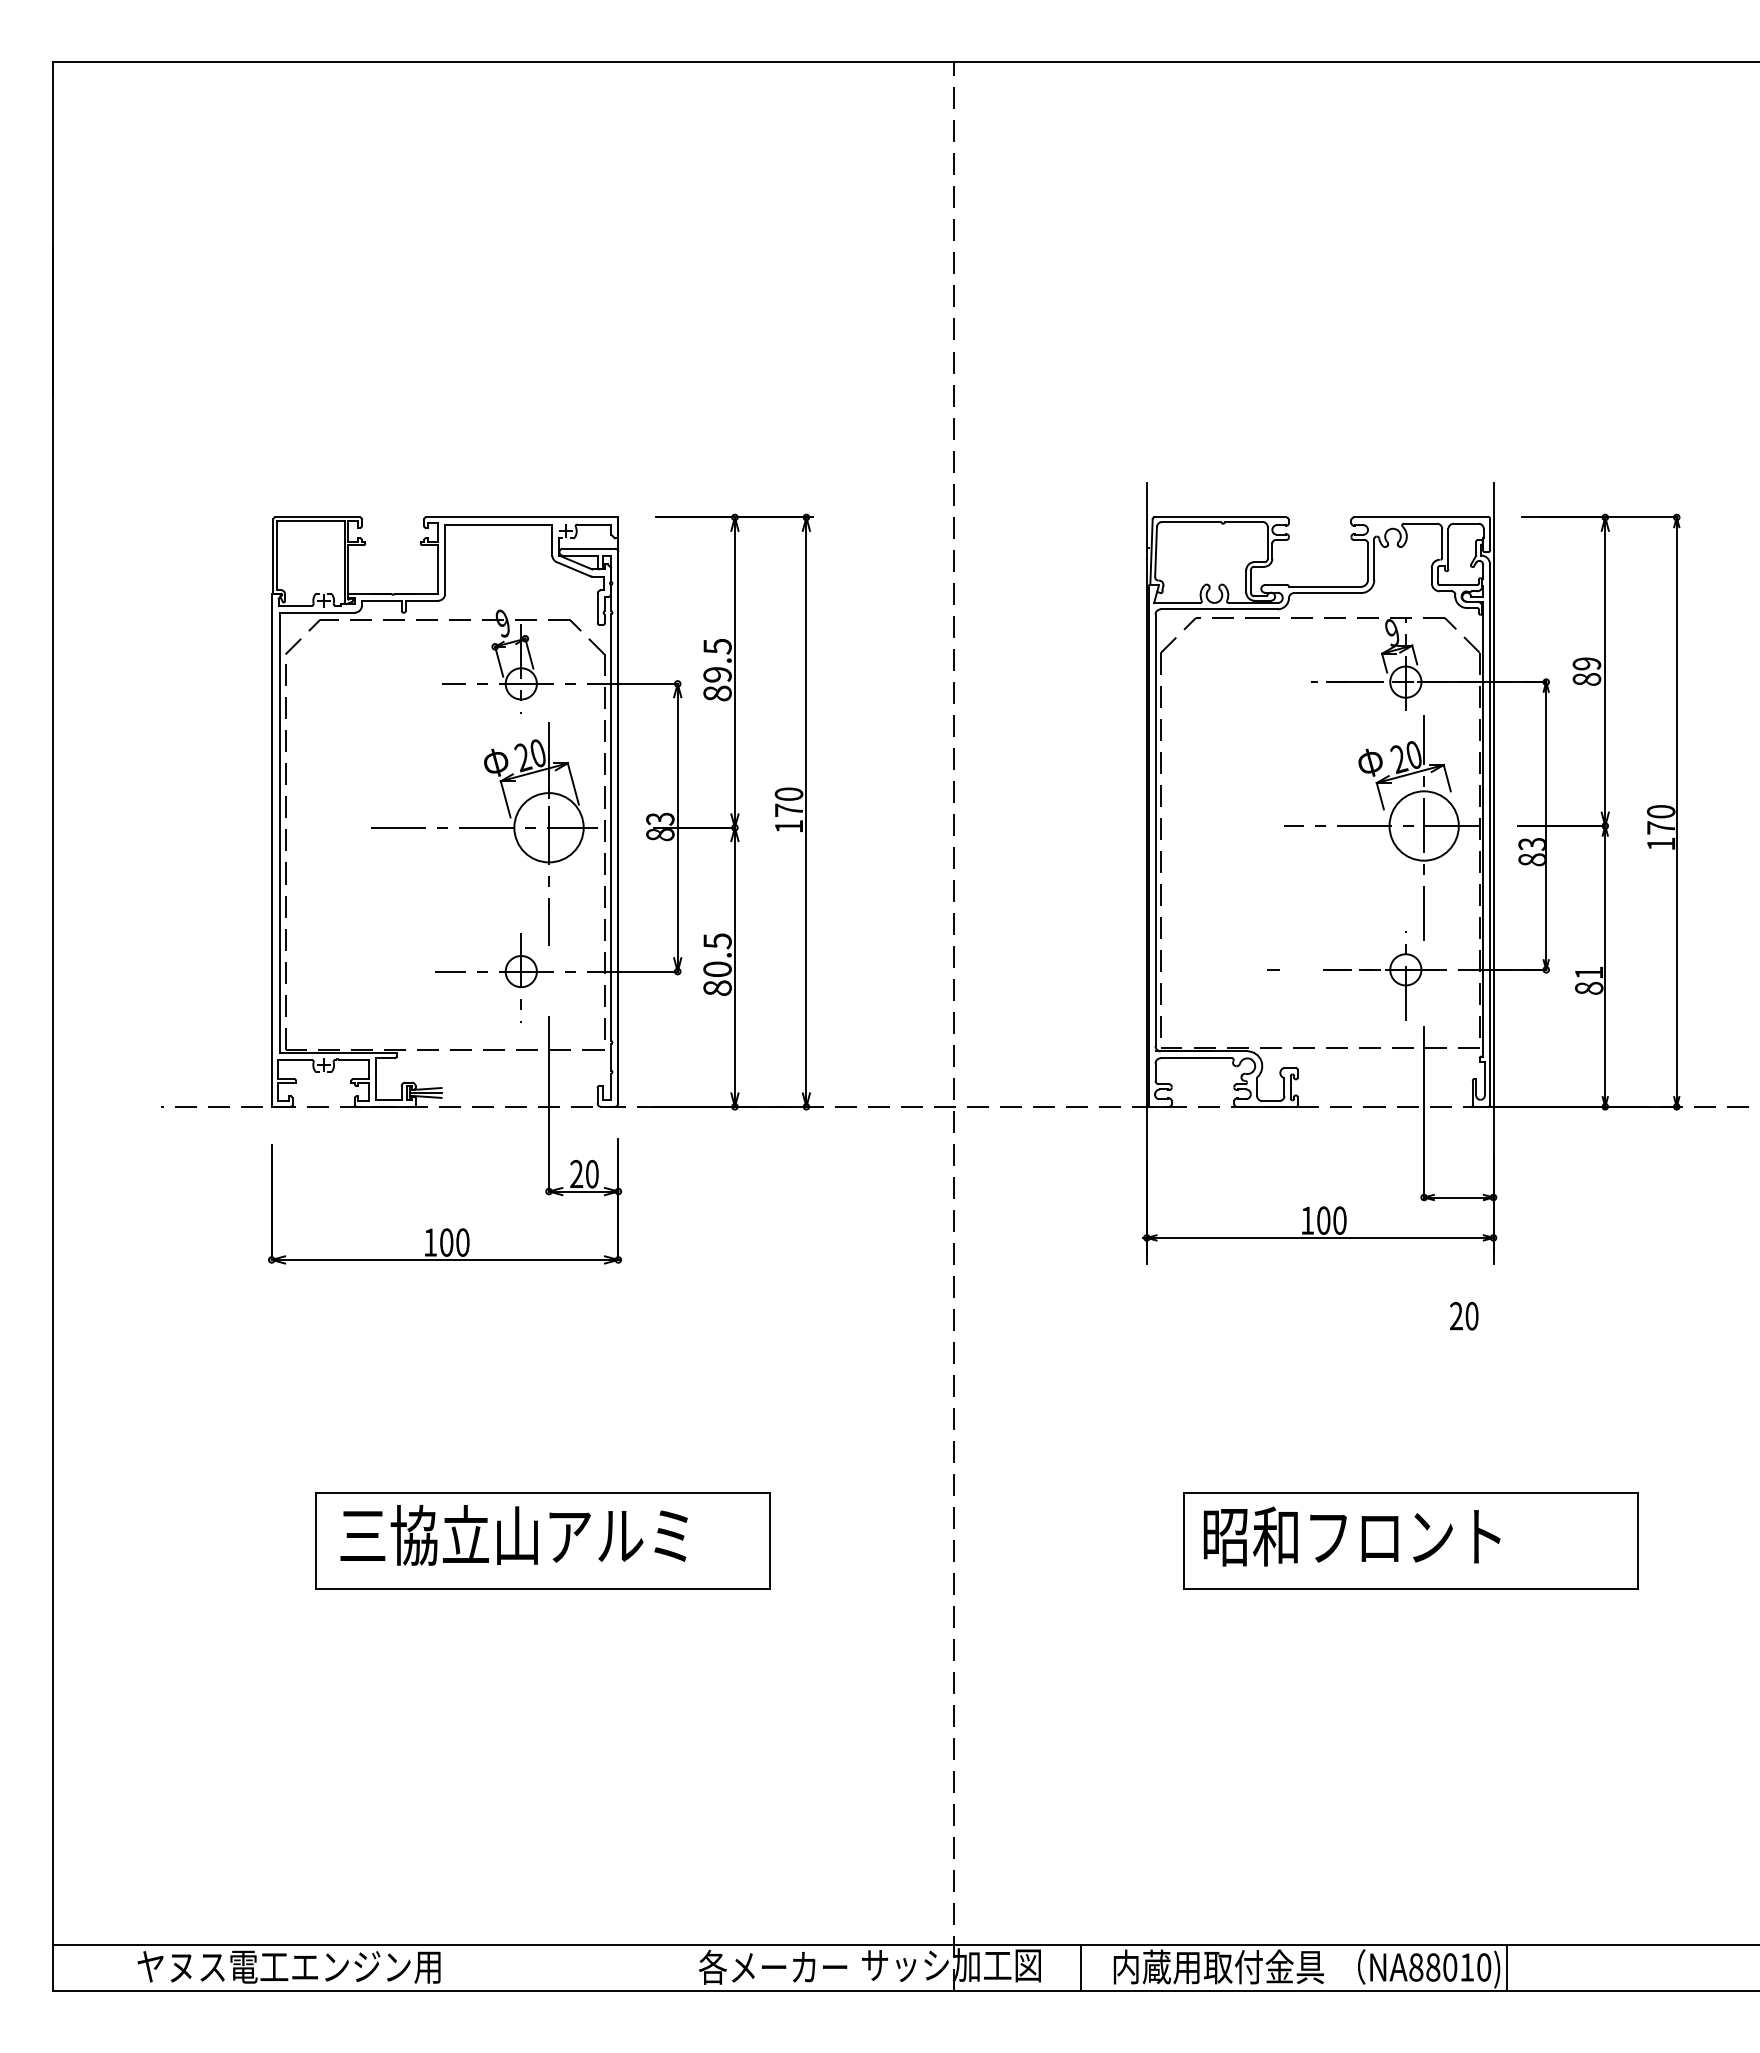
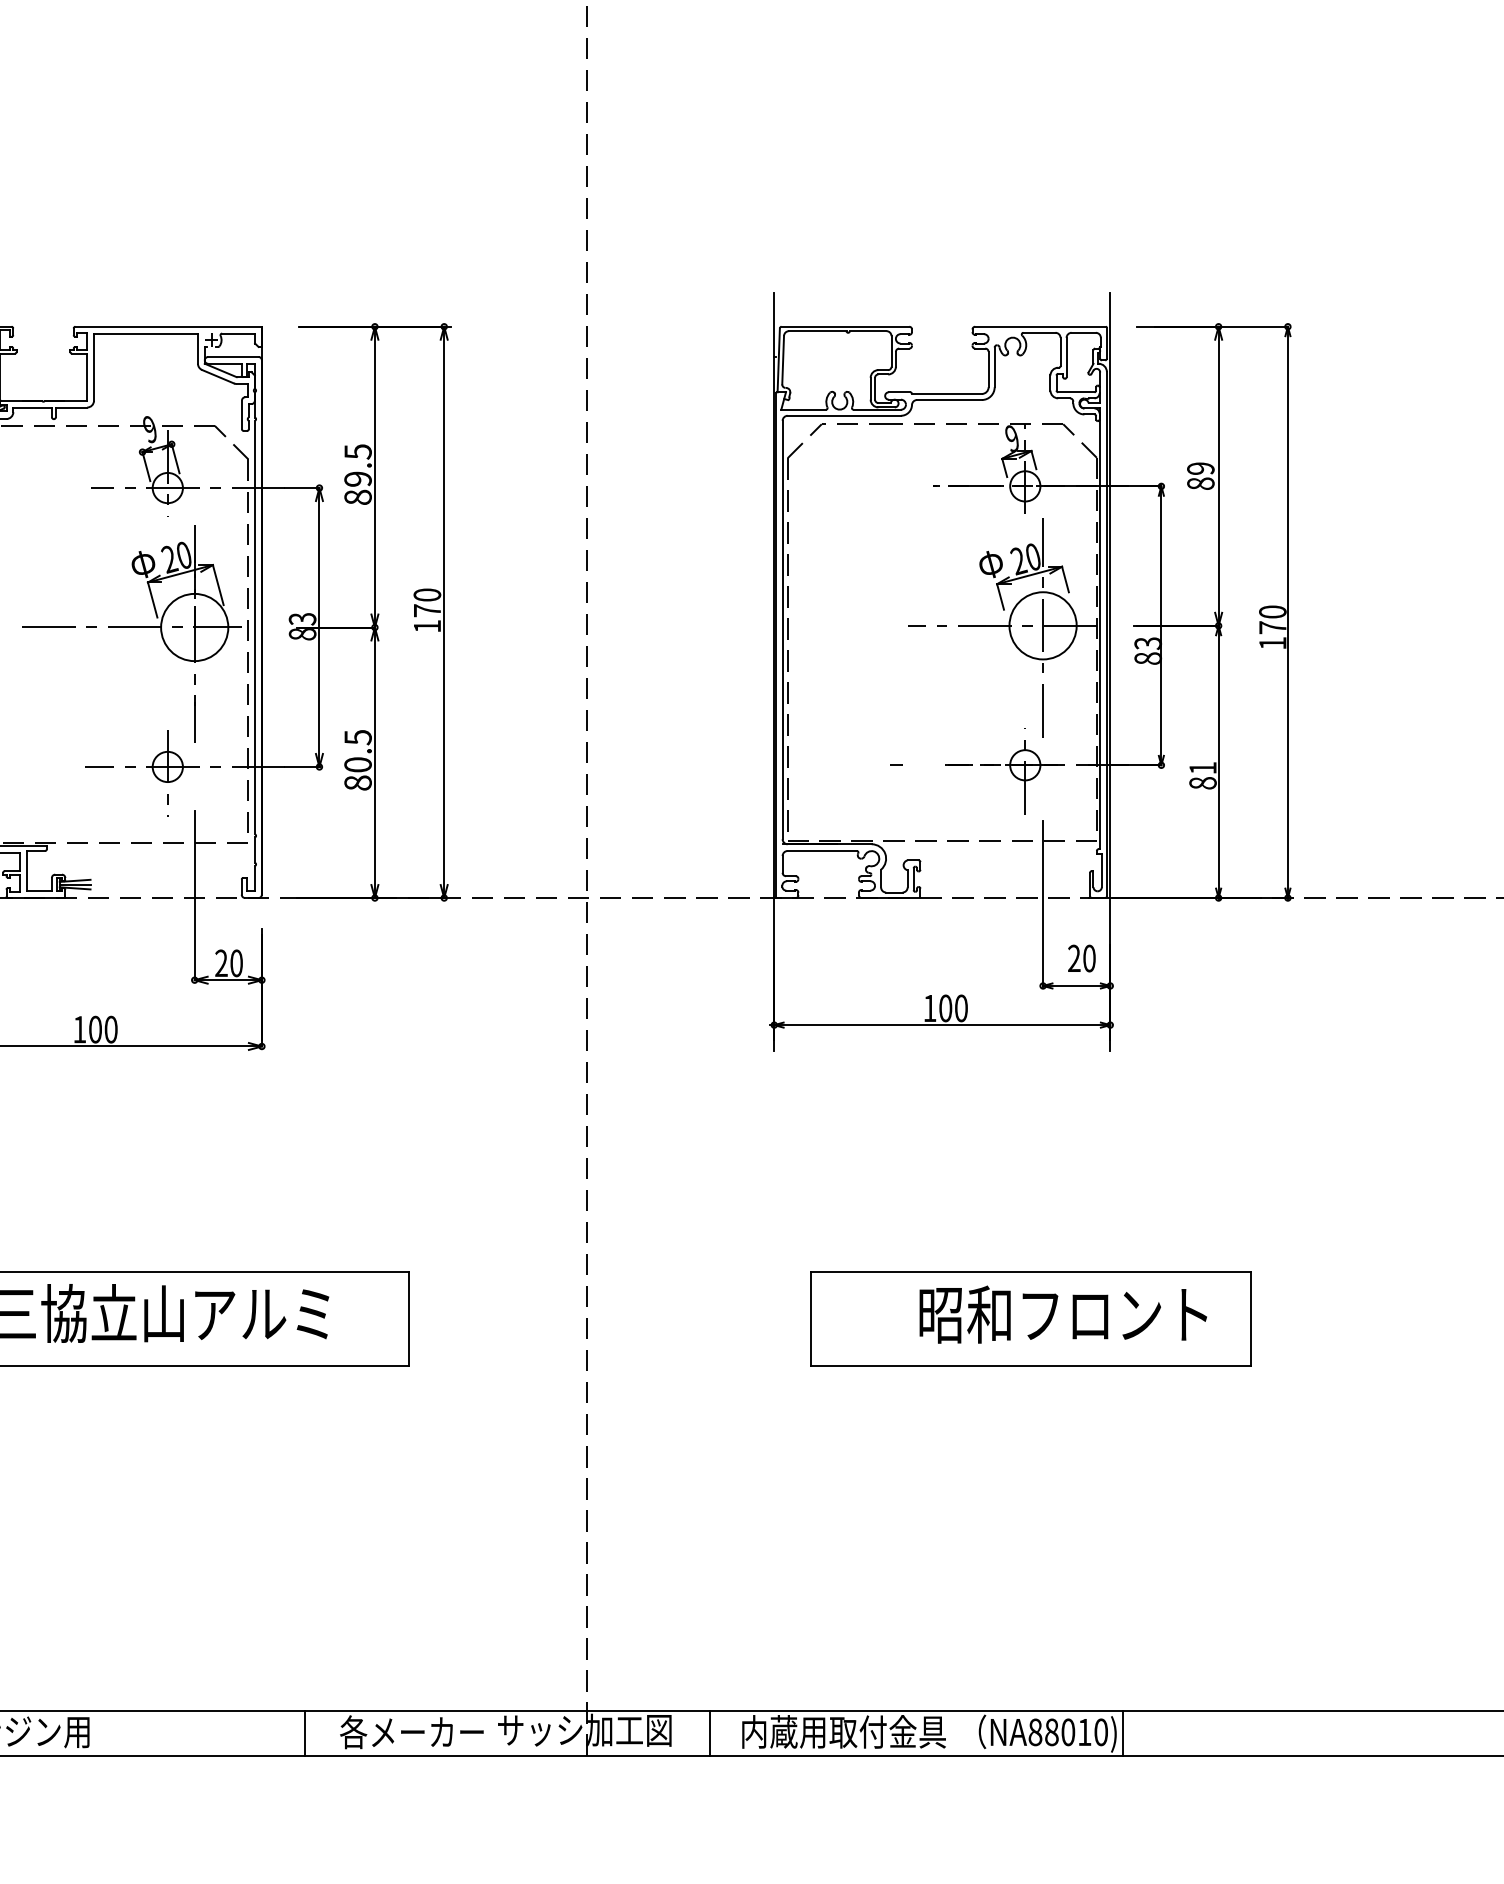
text: (1464, 1316) -> (1082, 958), moved
text: (1351, 1536) -> (1062, 1314), moved
line: (662, 1968) -> (304, 1733), added

